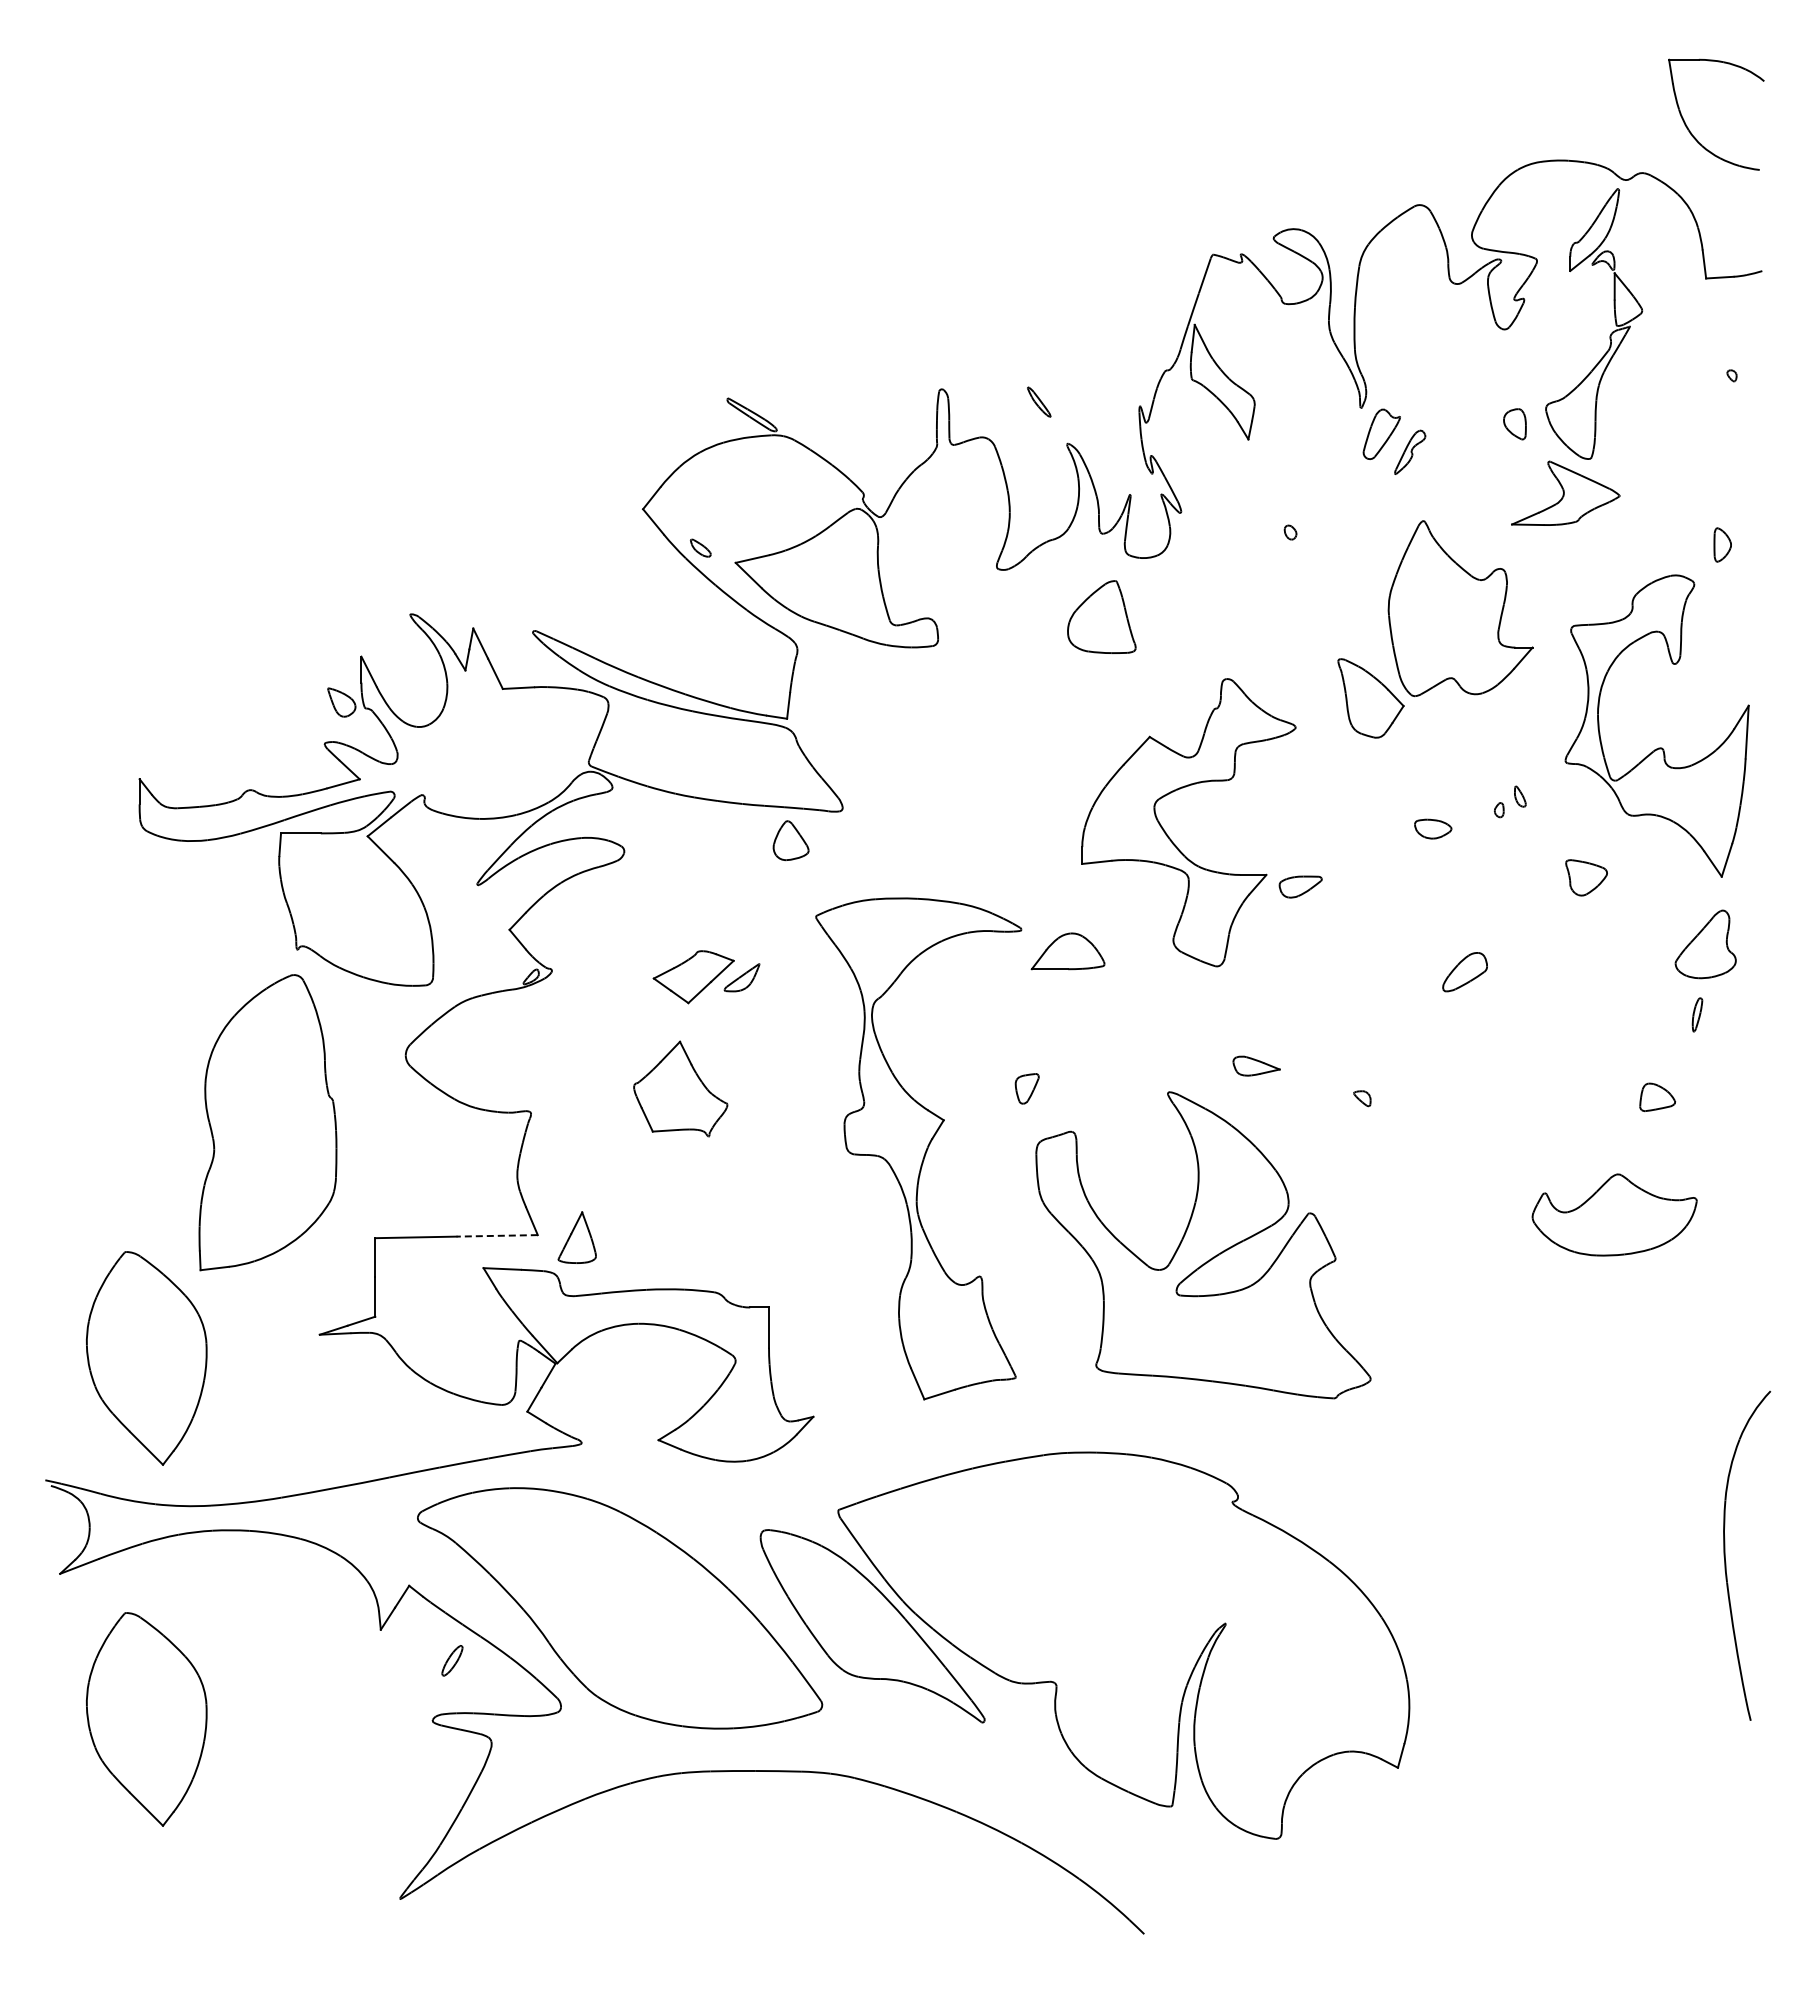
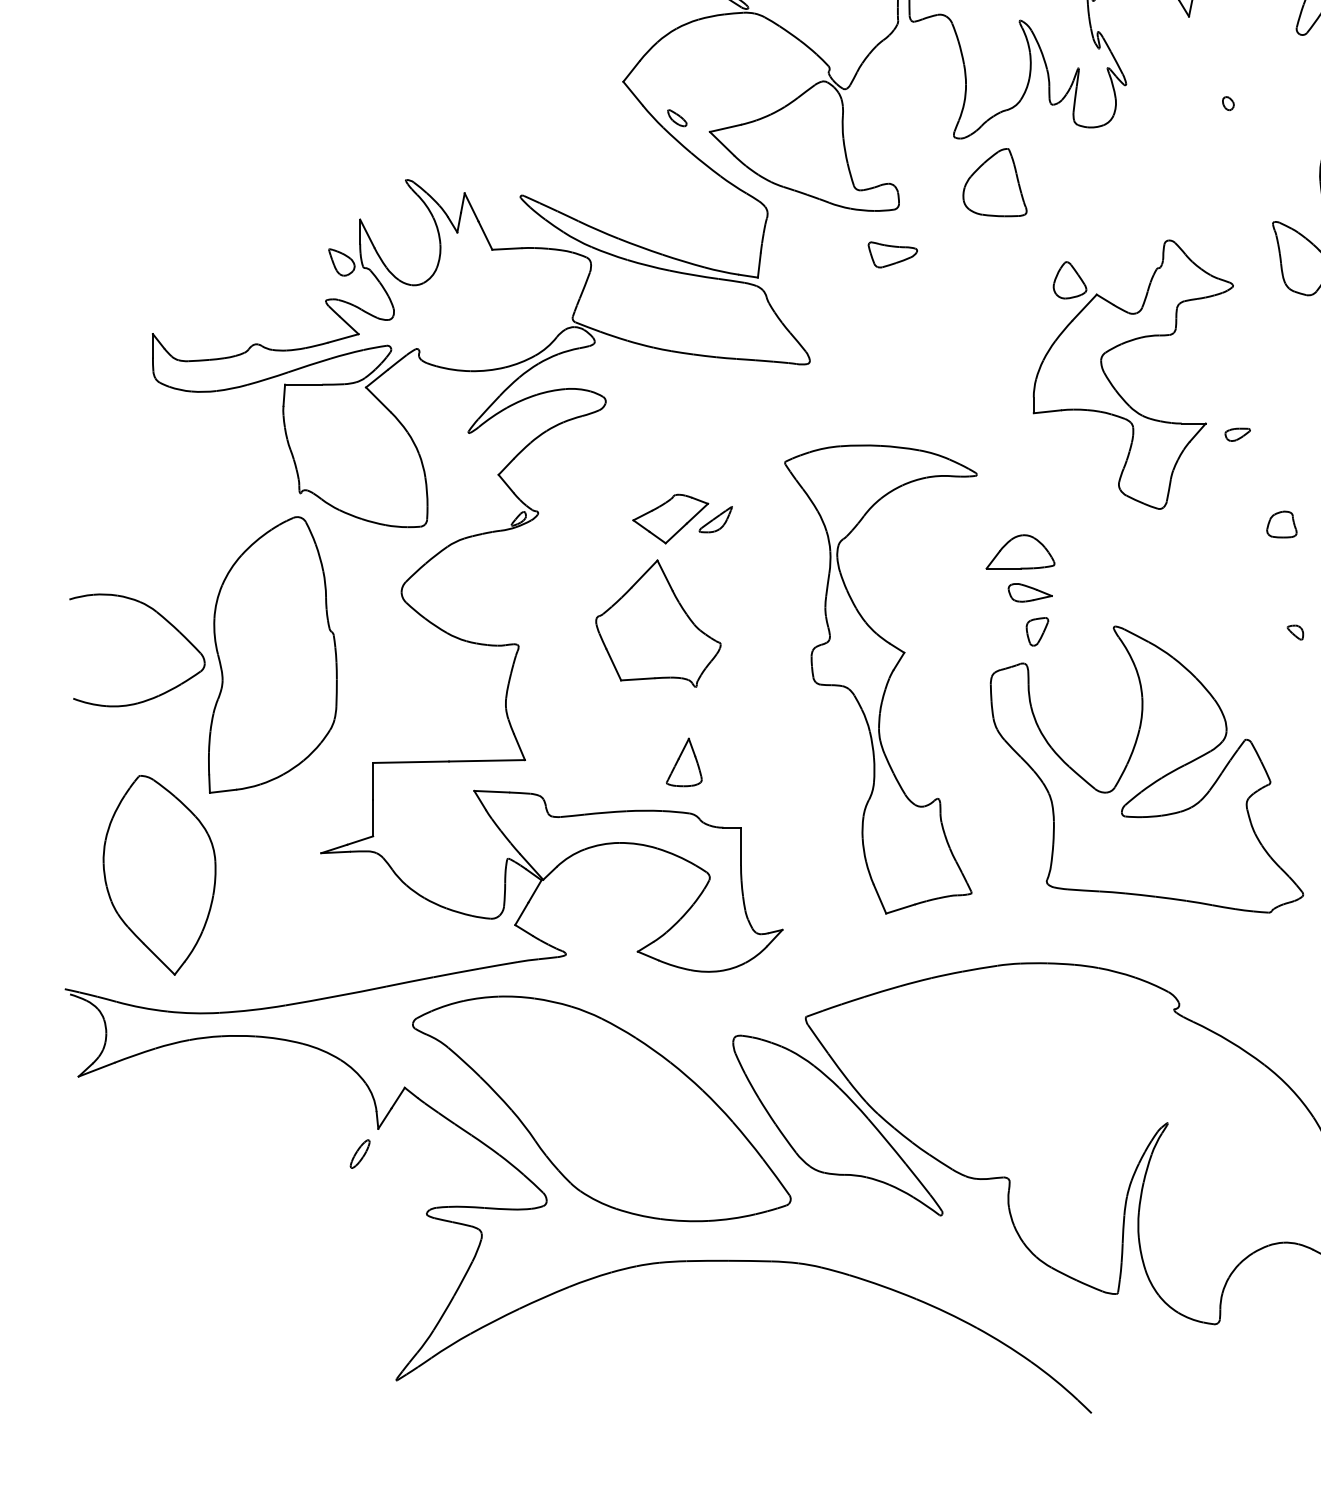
part: (1101, 616) -> (994, 182), moved
part: (931, 694) -> (892, 254), added
part: (790, 840) -> (1069, 280), moved
part: (1300, 886) -> (1237, 434), size x0.62
part: (1067, 951) -> (1019, 552), moved
part: (1347, 982) -> (1281, 524), added
part: (1256, 1065) -> (1030, 592), moved
part: (153, 1086) -> (165, 621), added
part: (680, 1088) -> (658, 623), size x1.43
part: (1026, 1088) -> (1036, 631), moved
line: (497, 1235) -> (487, 760), dashed -> solid
part: (576, 1237) -> (683, 762), moved
part: (452, 1660) -> (360, 1153), moved
part: (146, 1719) -> (159, 1212), removed

